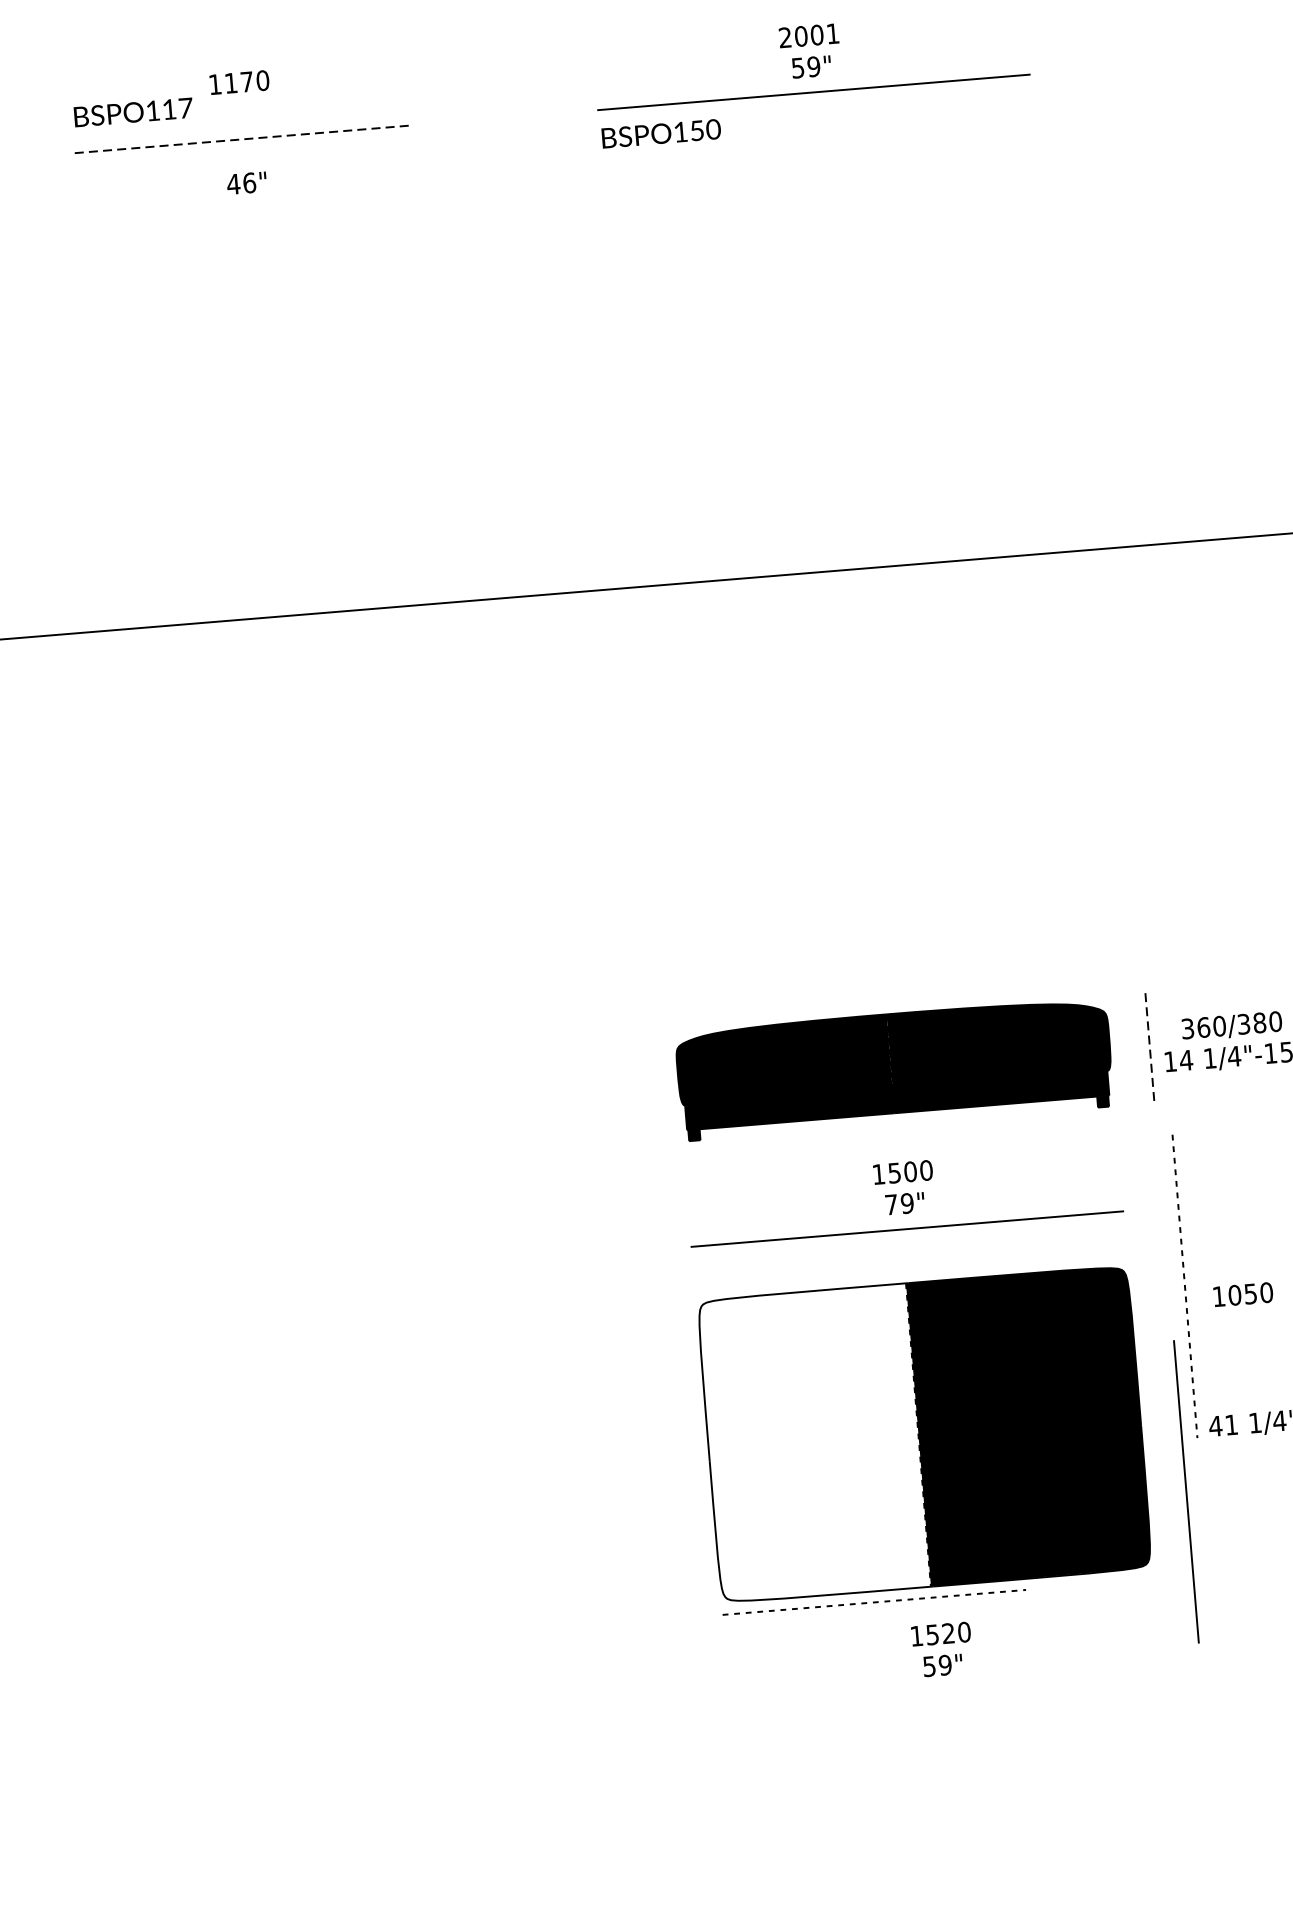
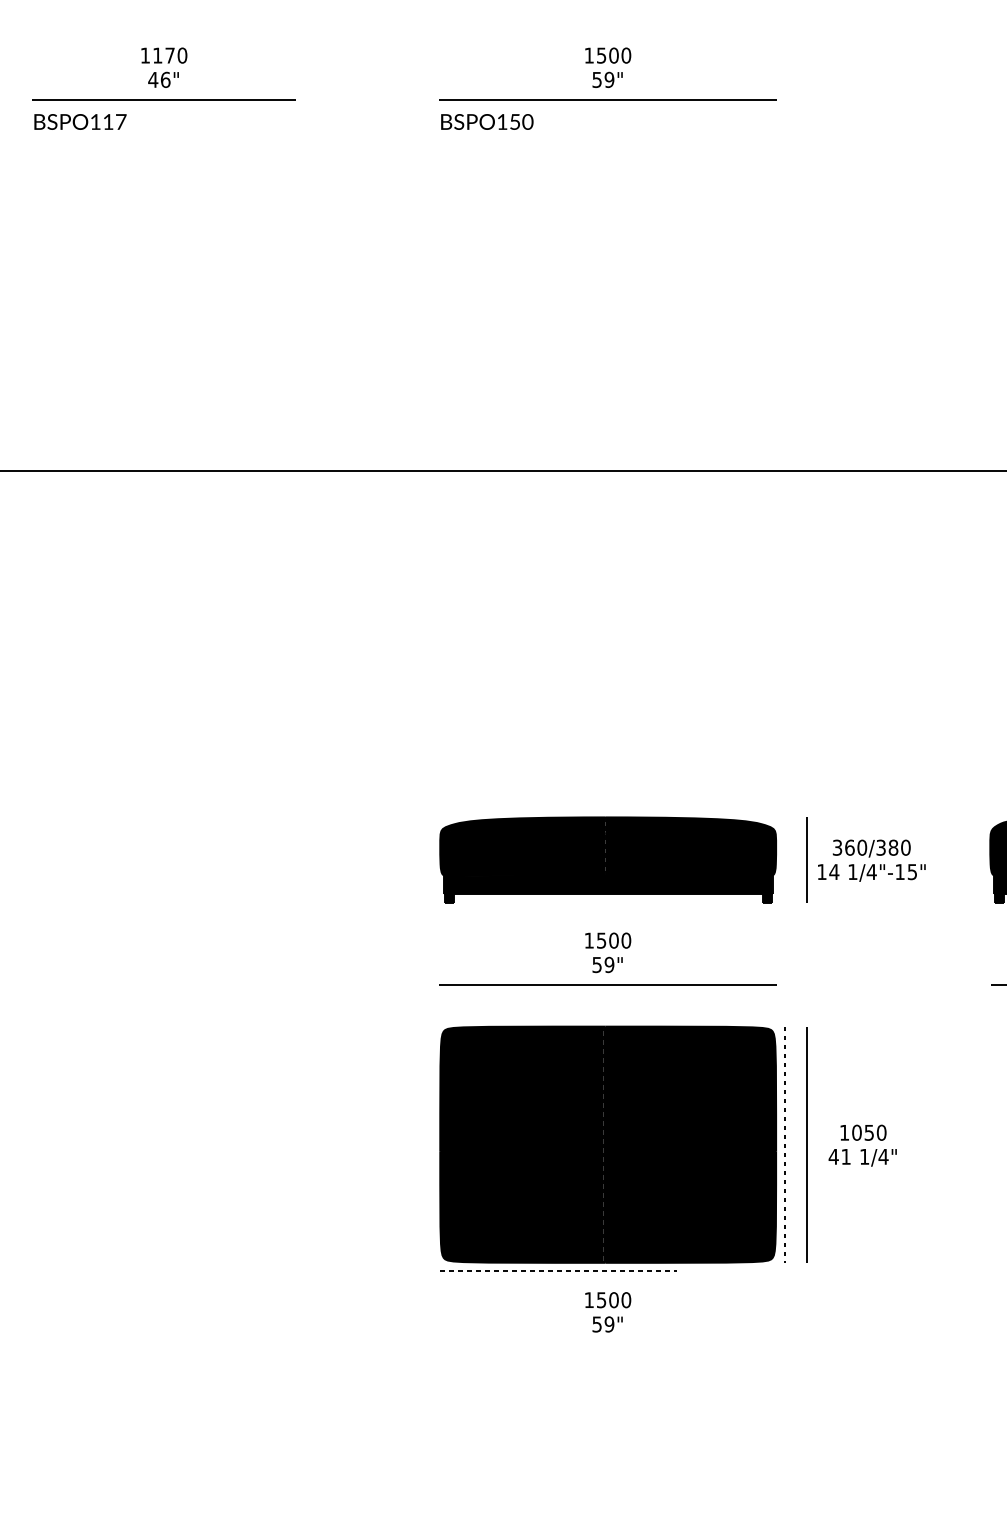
text: (808, 35) -> (607, 55), 2001 -> 1500
text: (133, 111) -> (80, 121), moved
line: (243, 139) -> (163, 99), dashed -> solid
text: (246, 182) -> (163, 79), moved
line: (1149, 1048) -> (806, 860), dashed -> solid
text: (890, 1205) -> (596, 965), 79" -> 59"
line: (1184, 1286) -> (784, 1144), moved
text: (1243, 1294) -> (863, 1132), moved
fill: (813, 1443) -> (521, 1144), added
line: (1185, 1491) -> (806, 1144), moved
text: (947, 1634) -> (613, 1300), 1520 -> 1500

